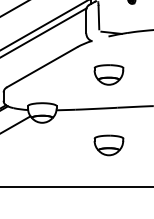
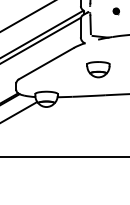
part: (108, 145) -> (98, 124), removed

